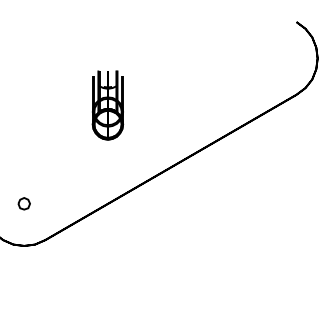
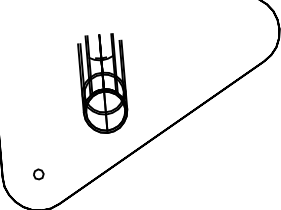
part: (107, 105) -> (102, 84), size x1.67

